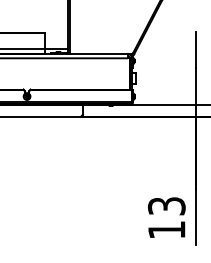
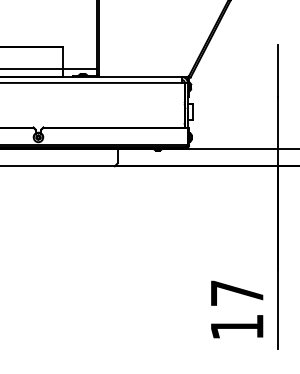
text: (166, 206) -> (236, 293), 13 -> 17

